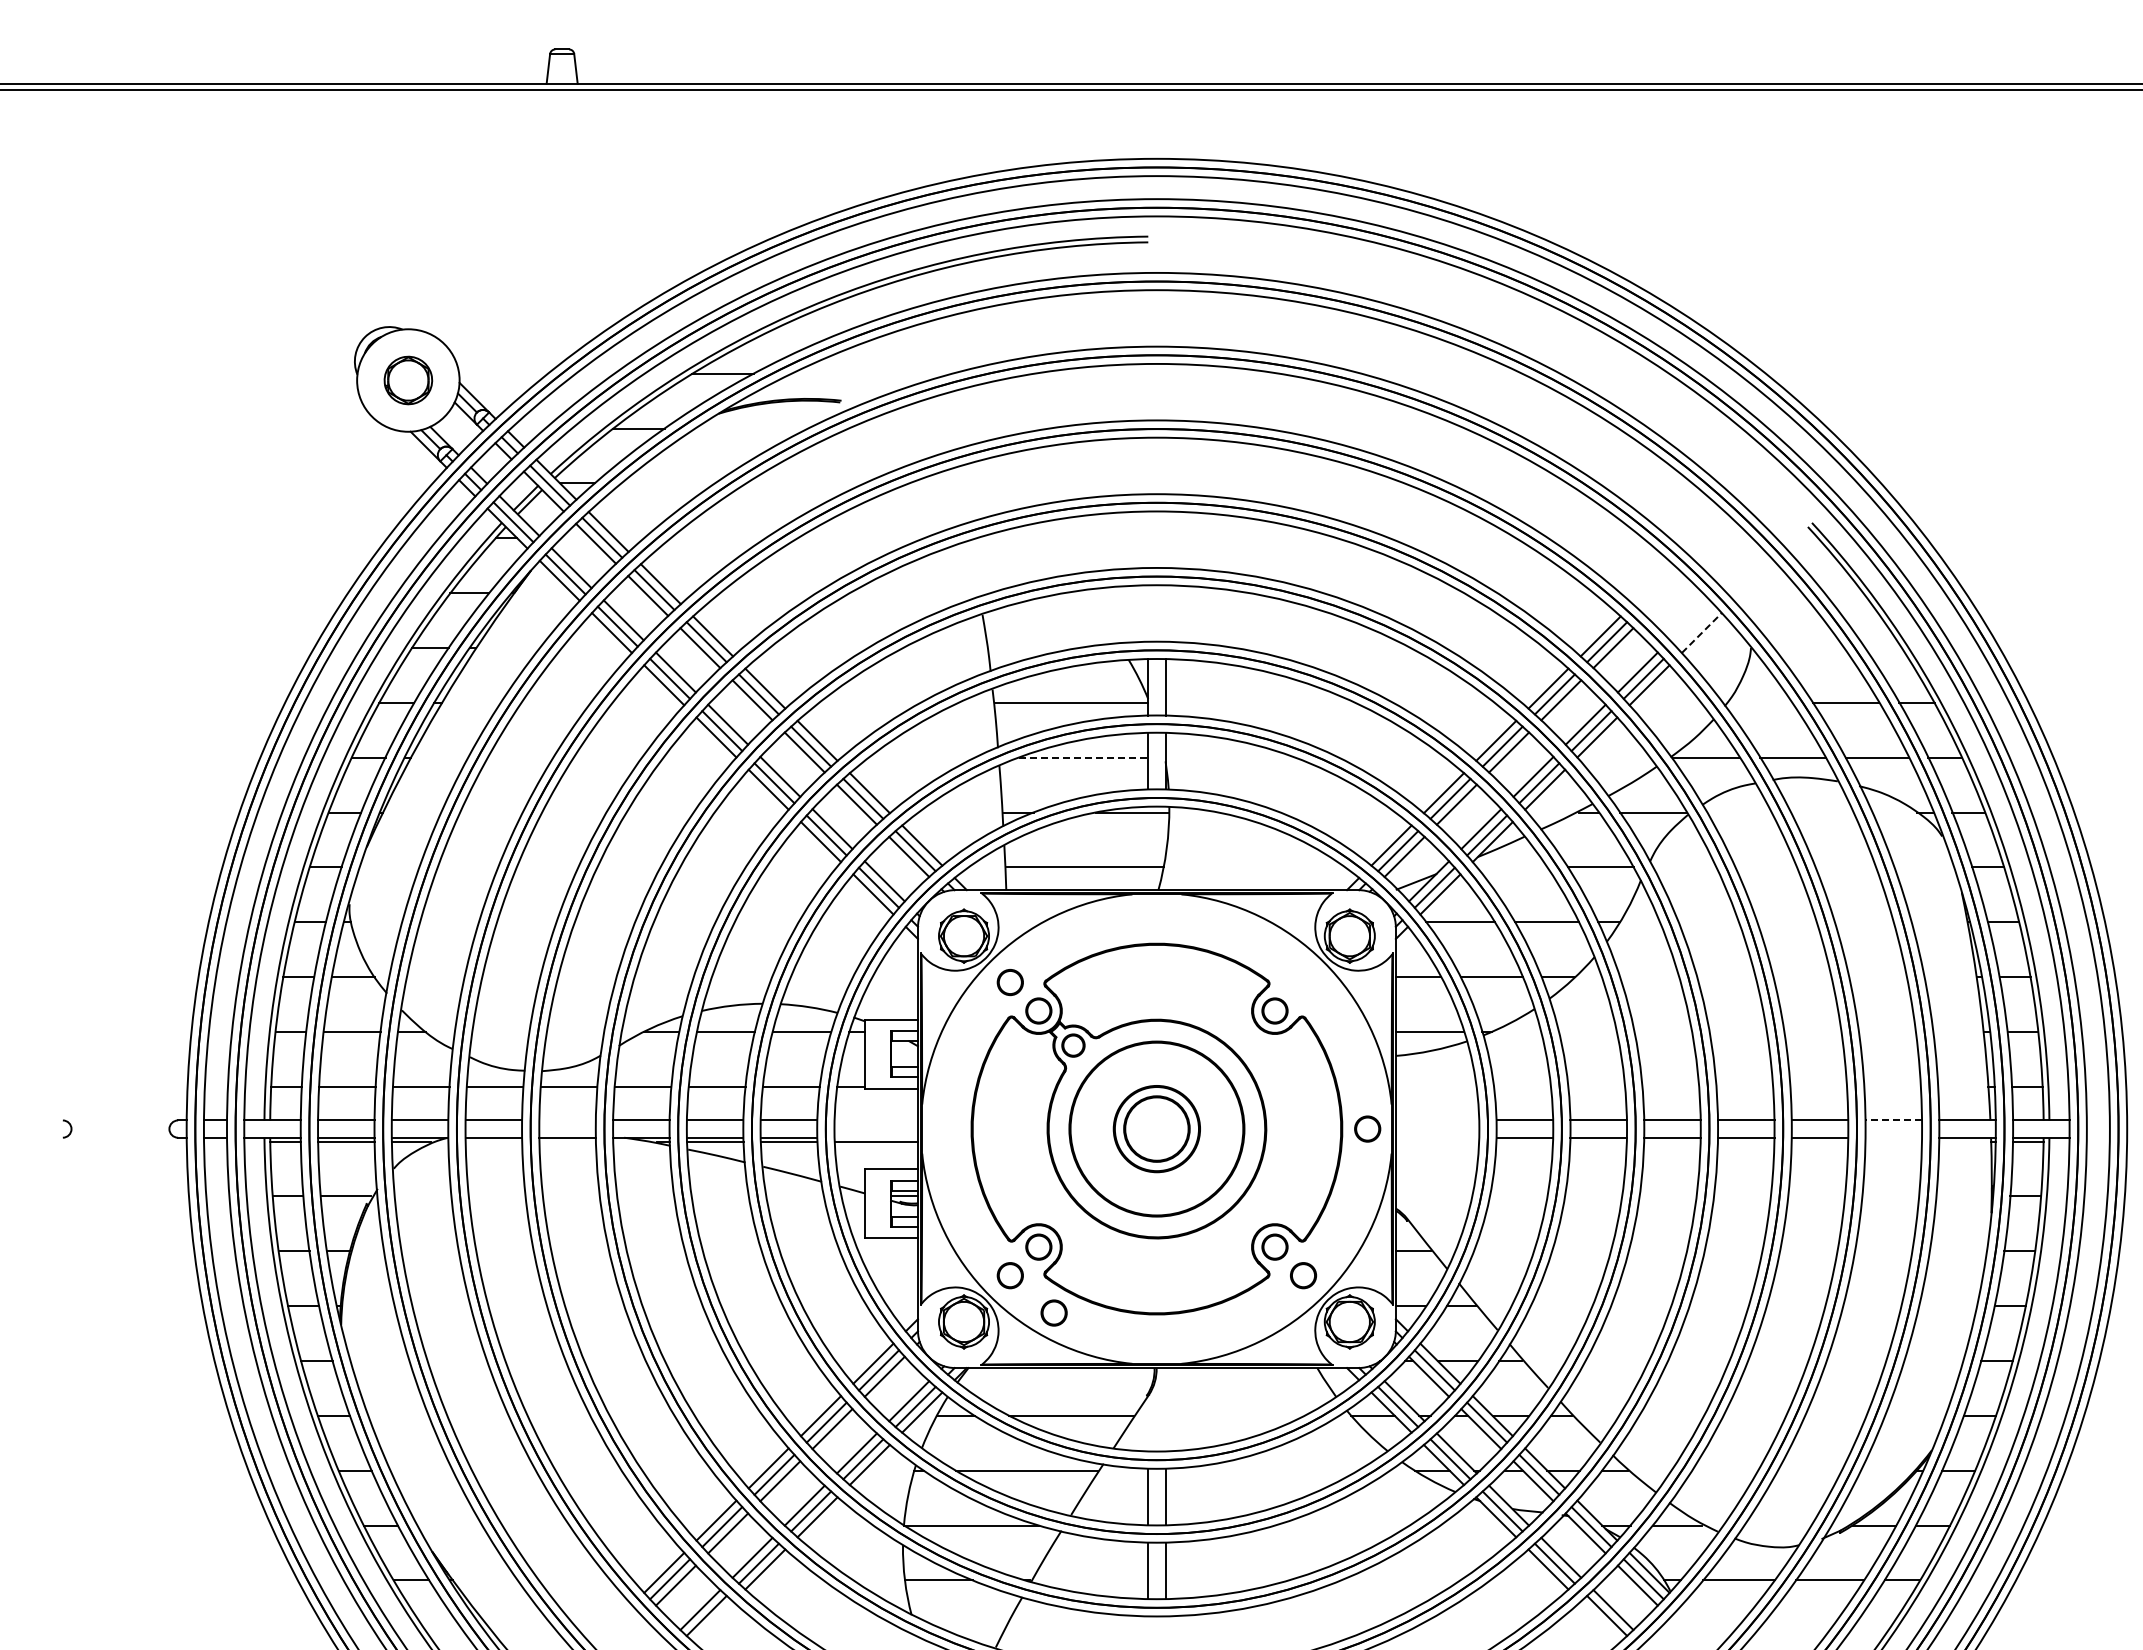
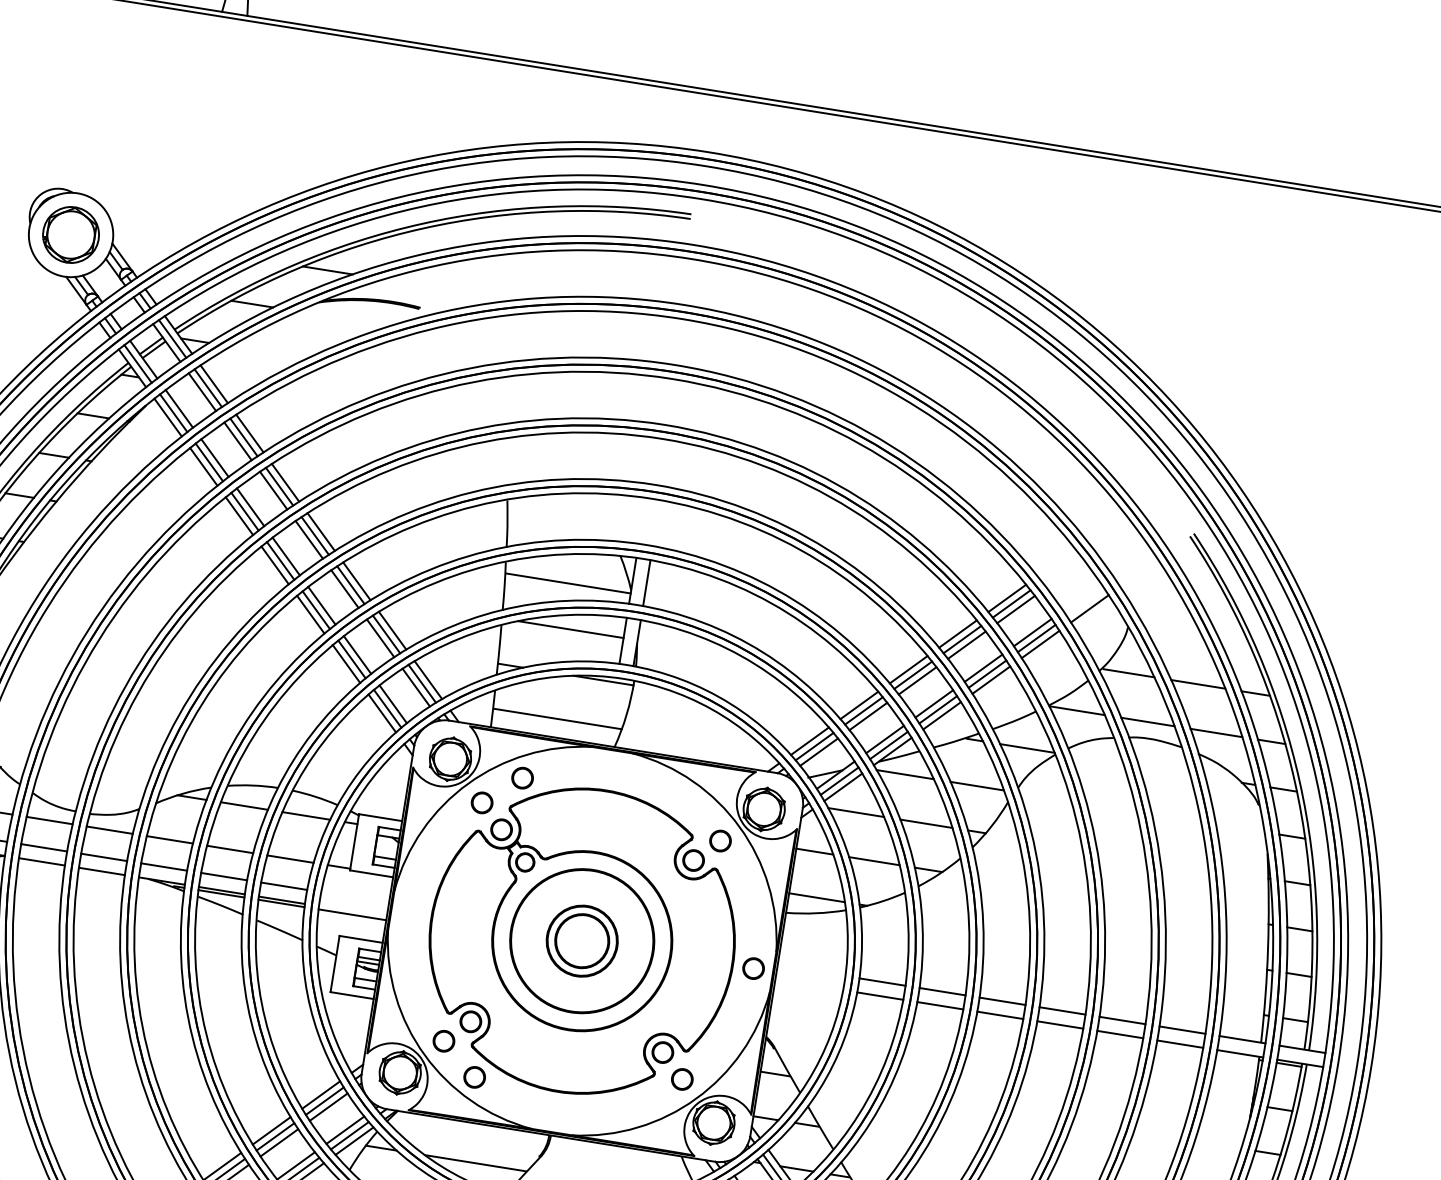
part: (408, 380) -> (71, 235), size x1.43
line: (1702, 632) -> (1090, 608), dashed -> solid
line: (1760, 702) -> (1128, 672), added
line: (1083, 757) -> (570, 629), dashed -> solid
line: (1512, 867) -> (905, 774), added
circle: (1053, 944) -> (522, 777), added
part: (1303, 982) -> (720, 841), added
line: (567, 1120) -> (104, 857), added
line: (1893, 1120) -> (1182, 1030), dashed -> solid
line: (1893, 1137) -> (1180, 1043), added

